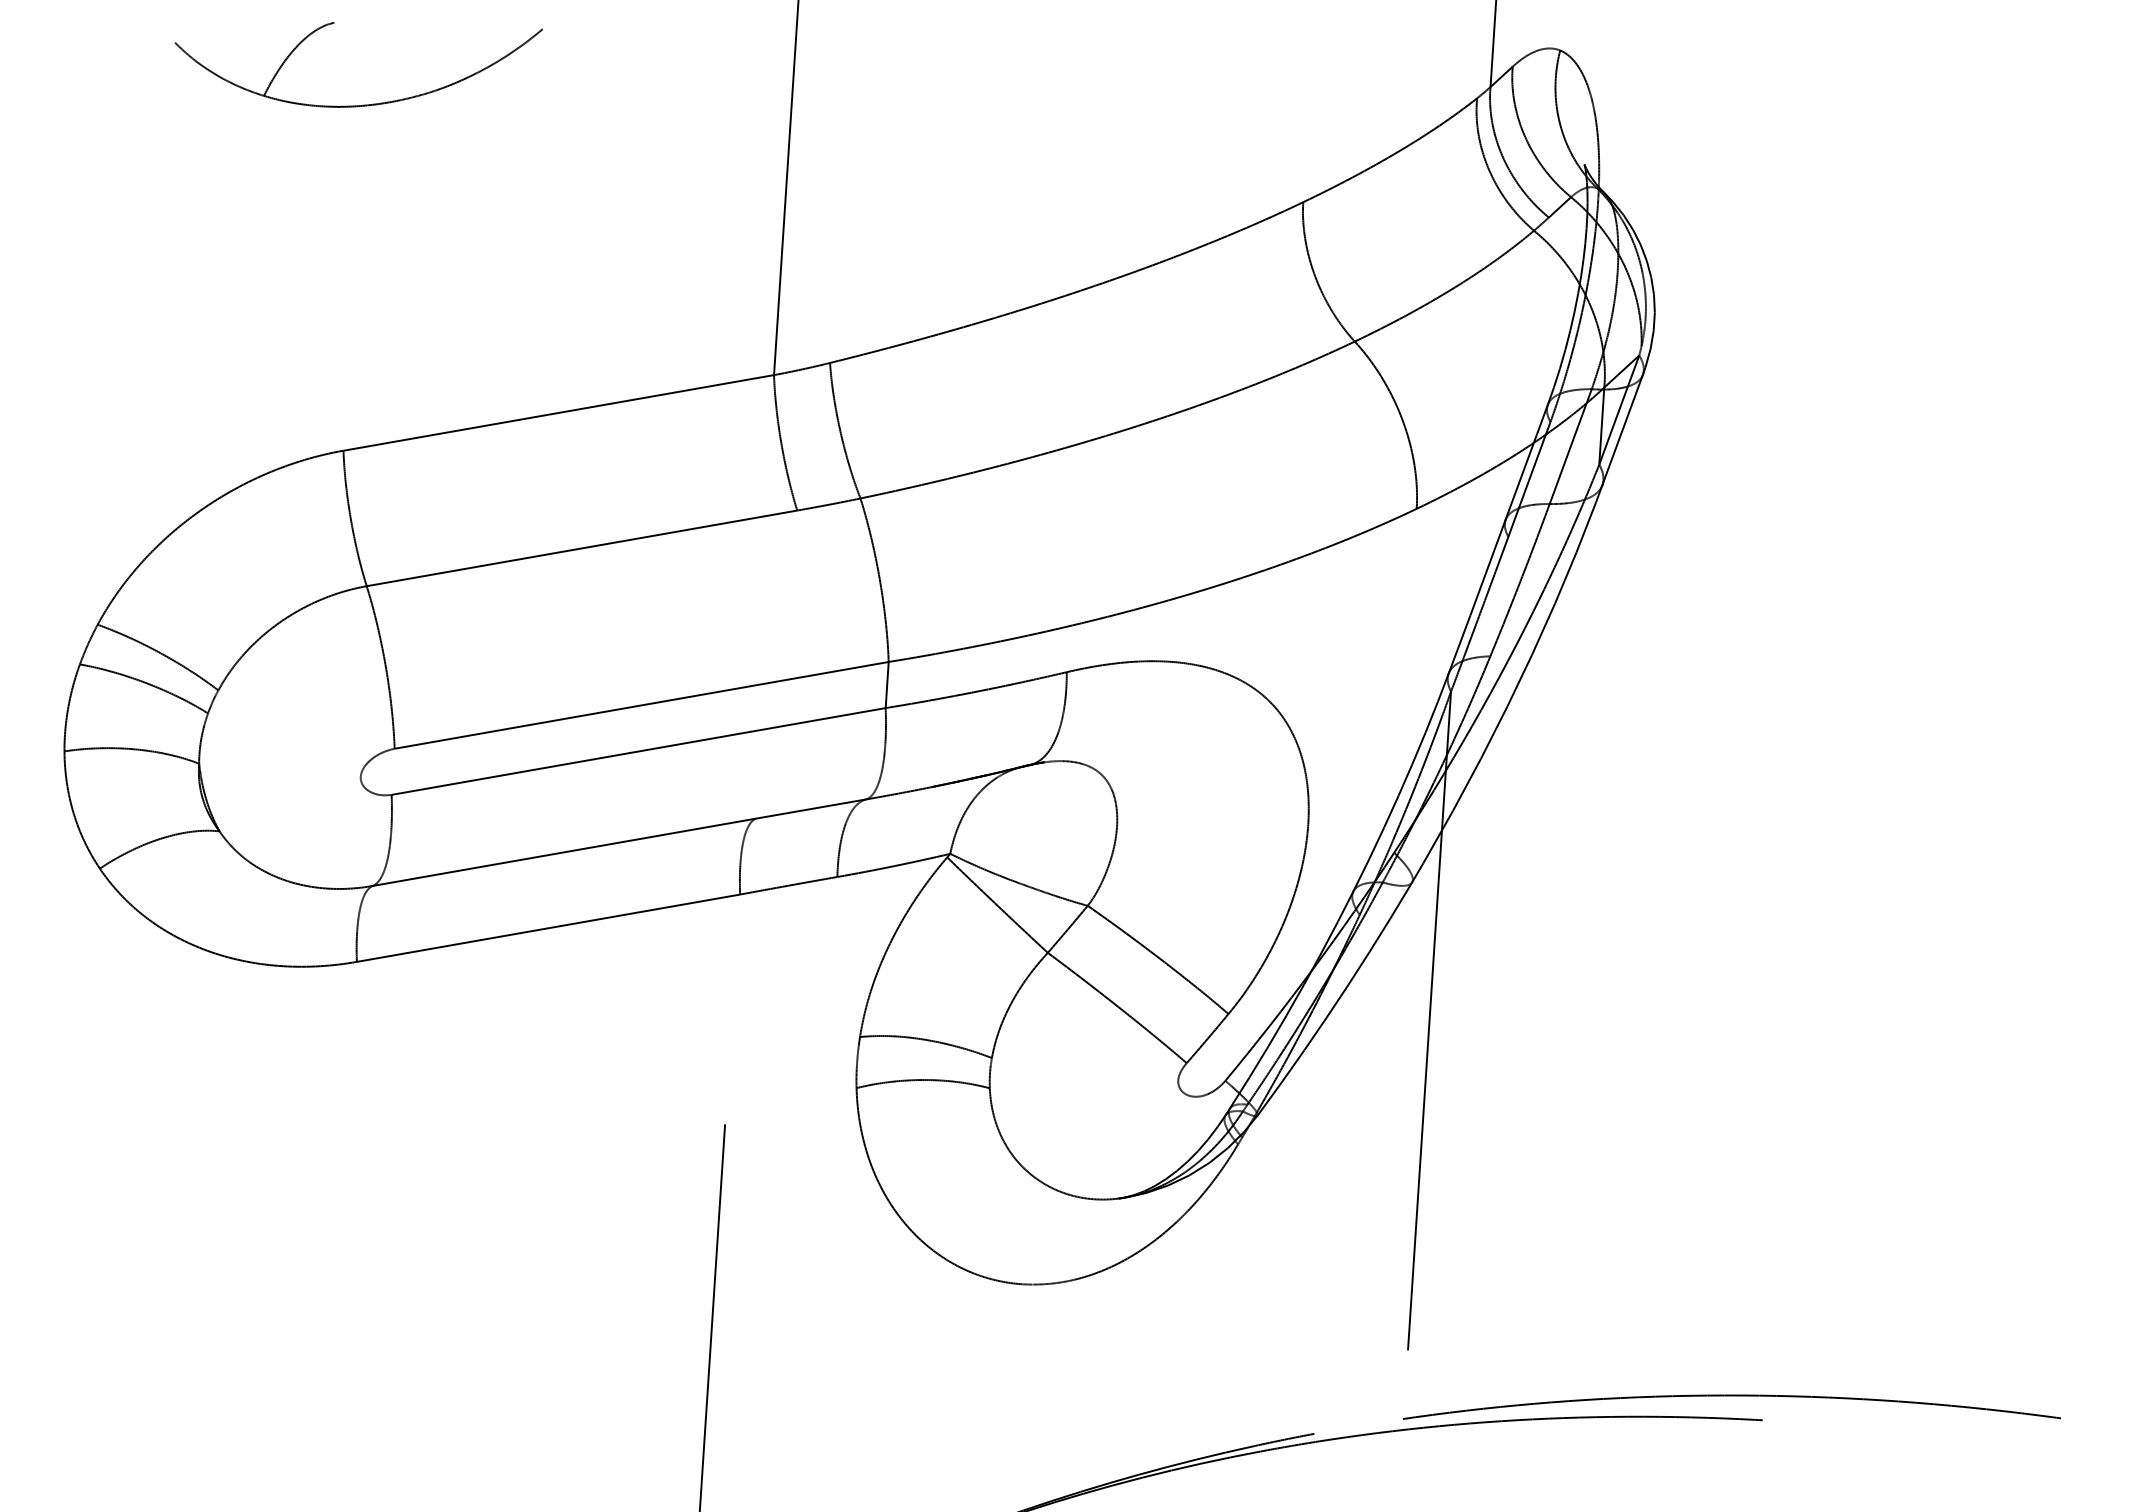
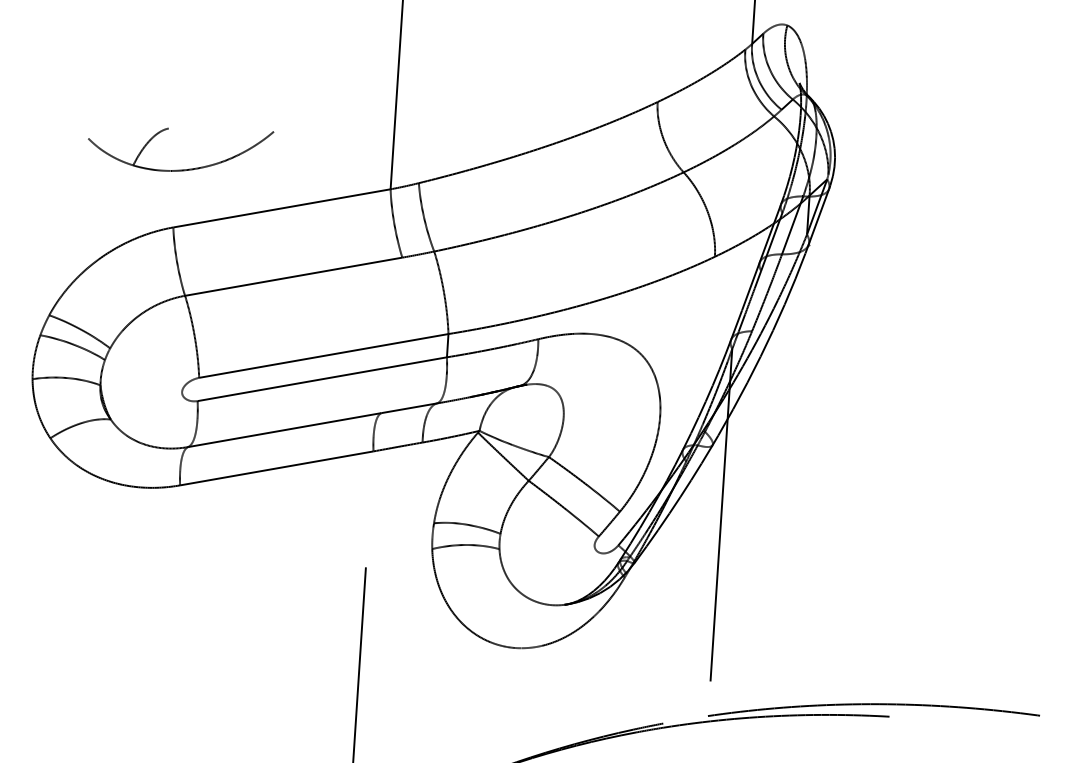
part: (359, 104) -> (181, 169), moved

